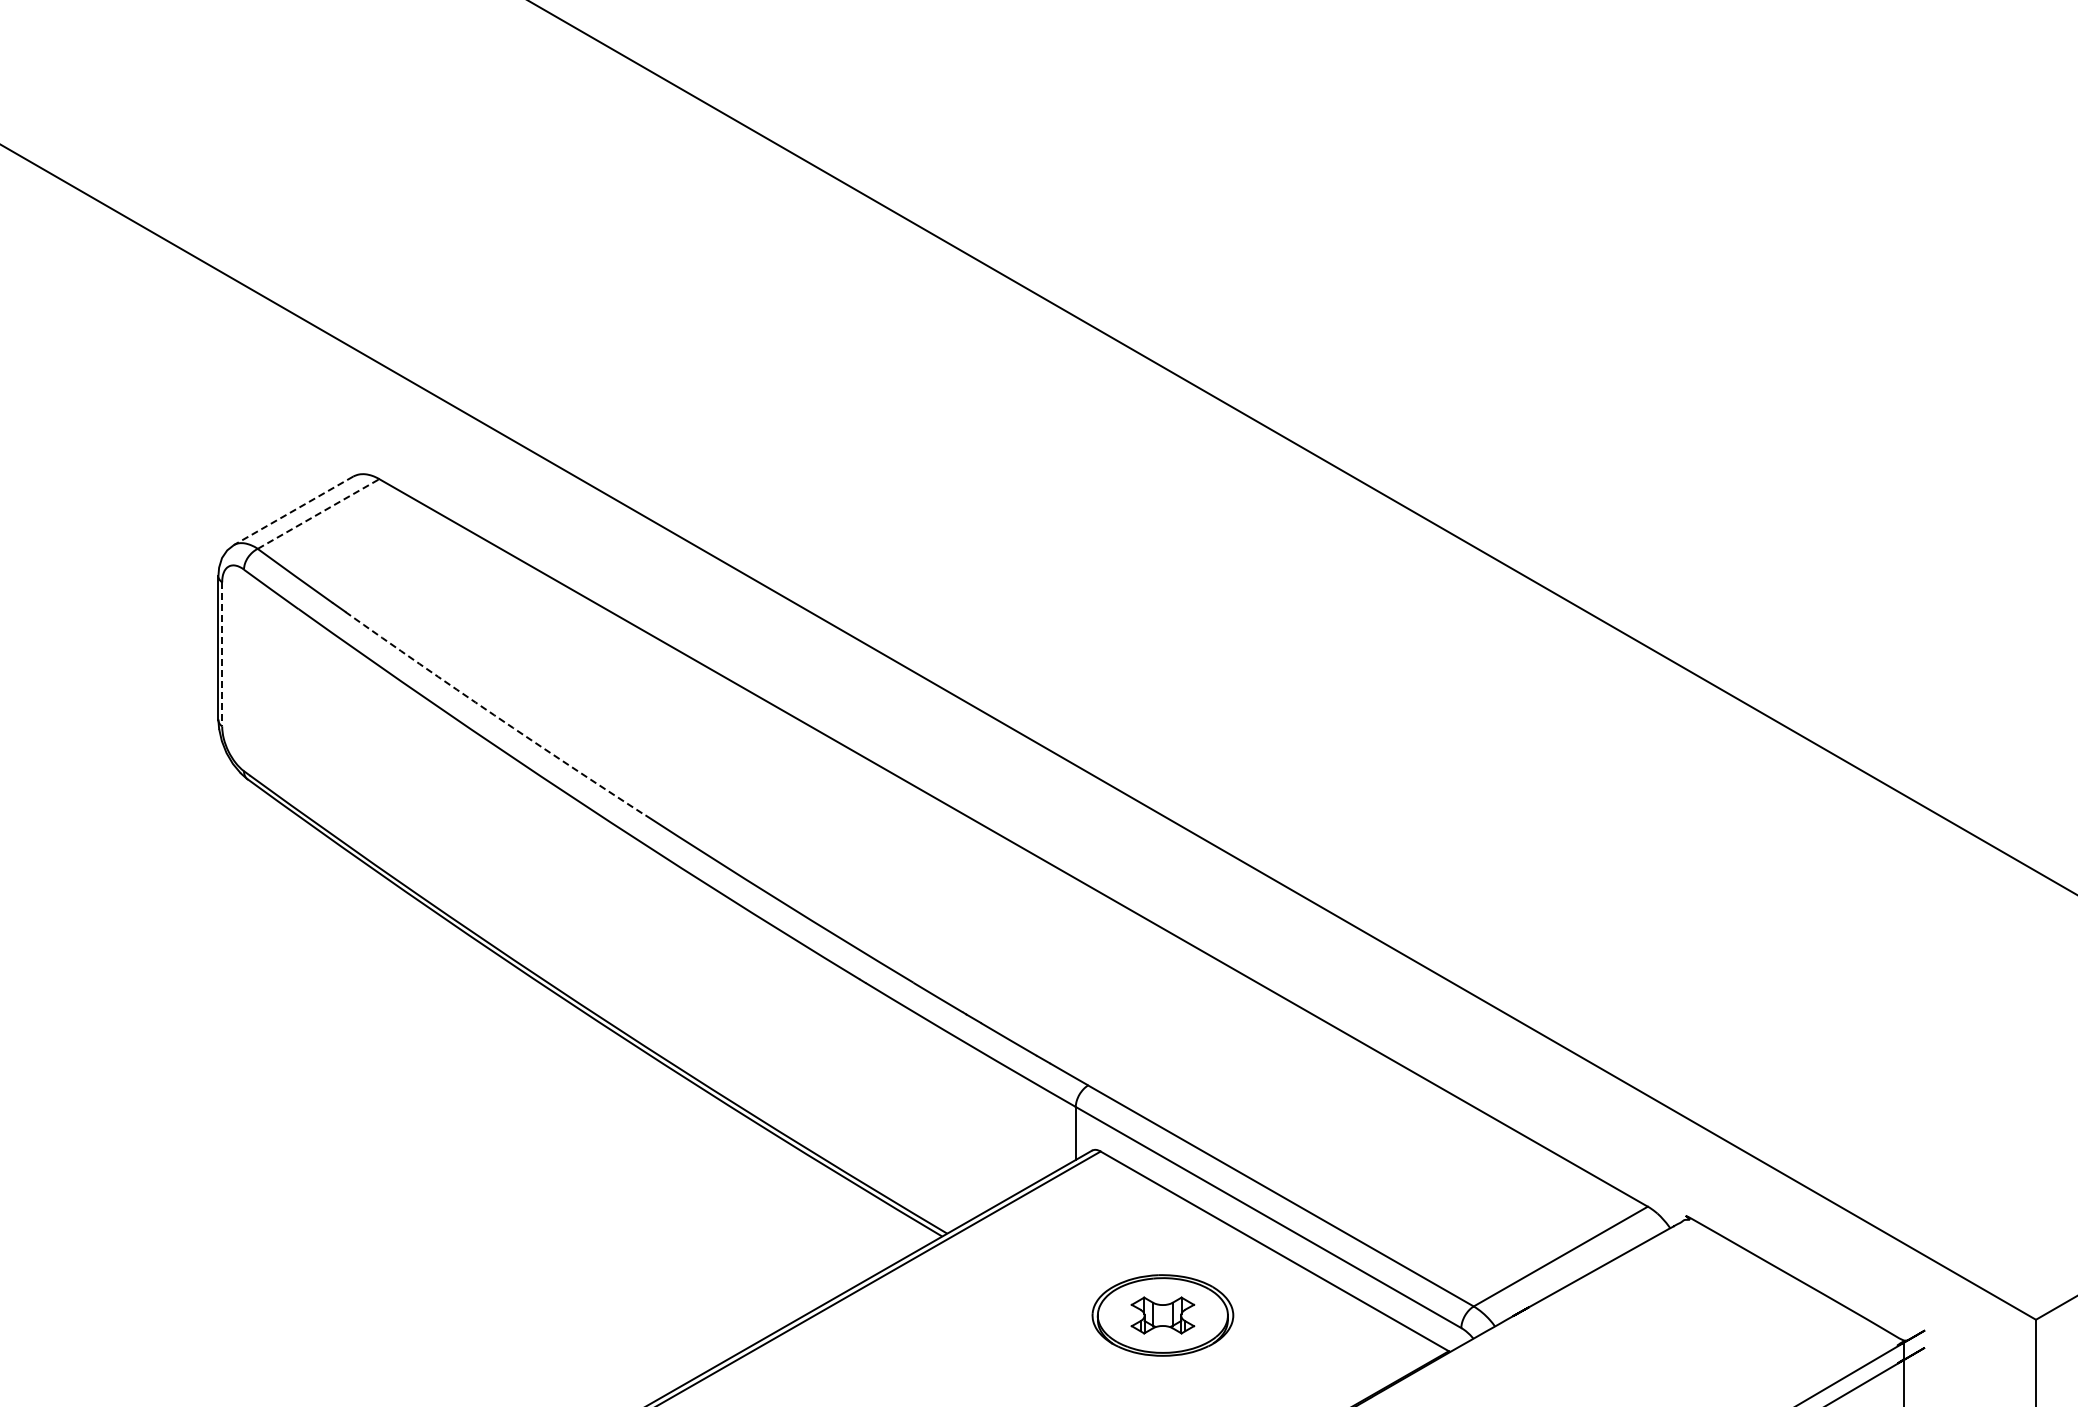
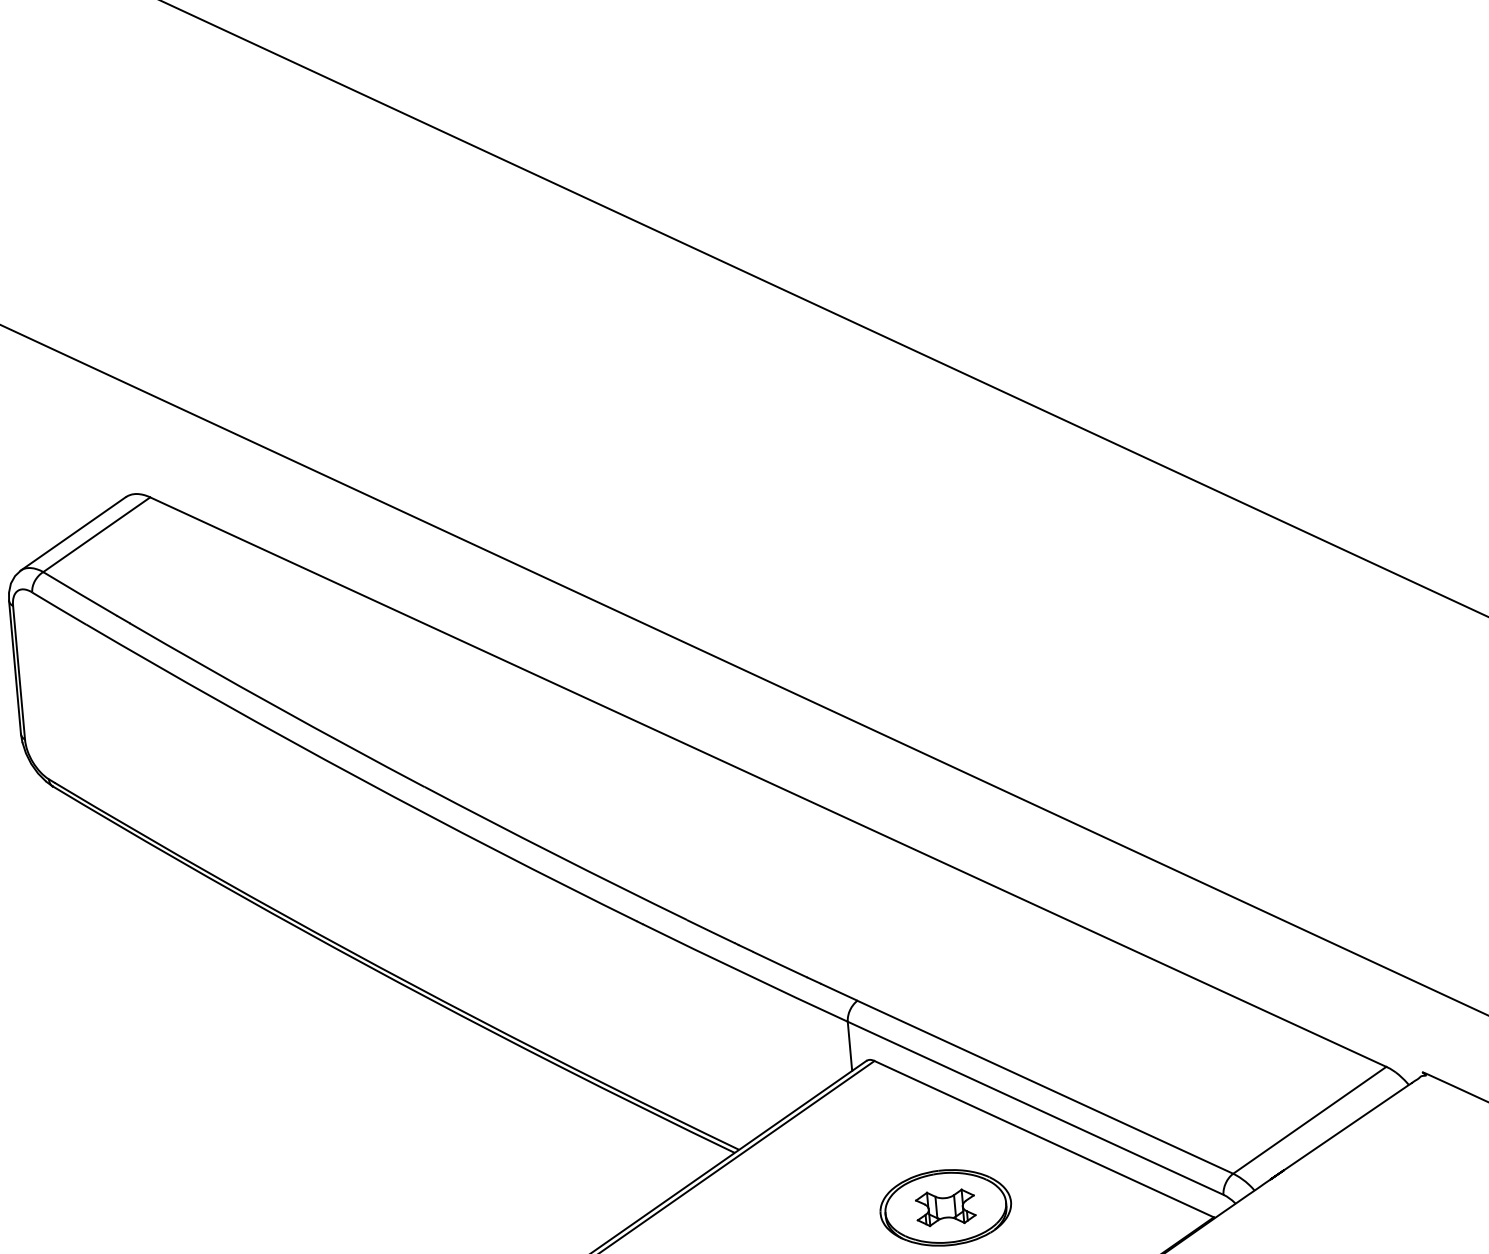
line: (293, 510) -> (73, 533), dashed -> solid
line: (319, 513) -> (97, 534), dashed -> solid
line: (222, 654) -> (19, 672), dashed -> solid
arc: (494, 715) -> (276, 706), dashed -> solid

